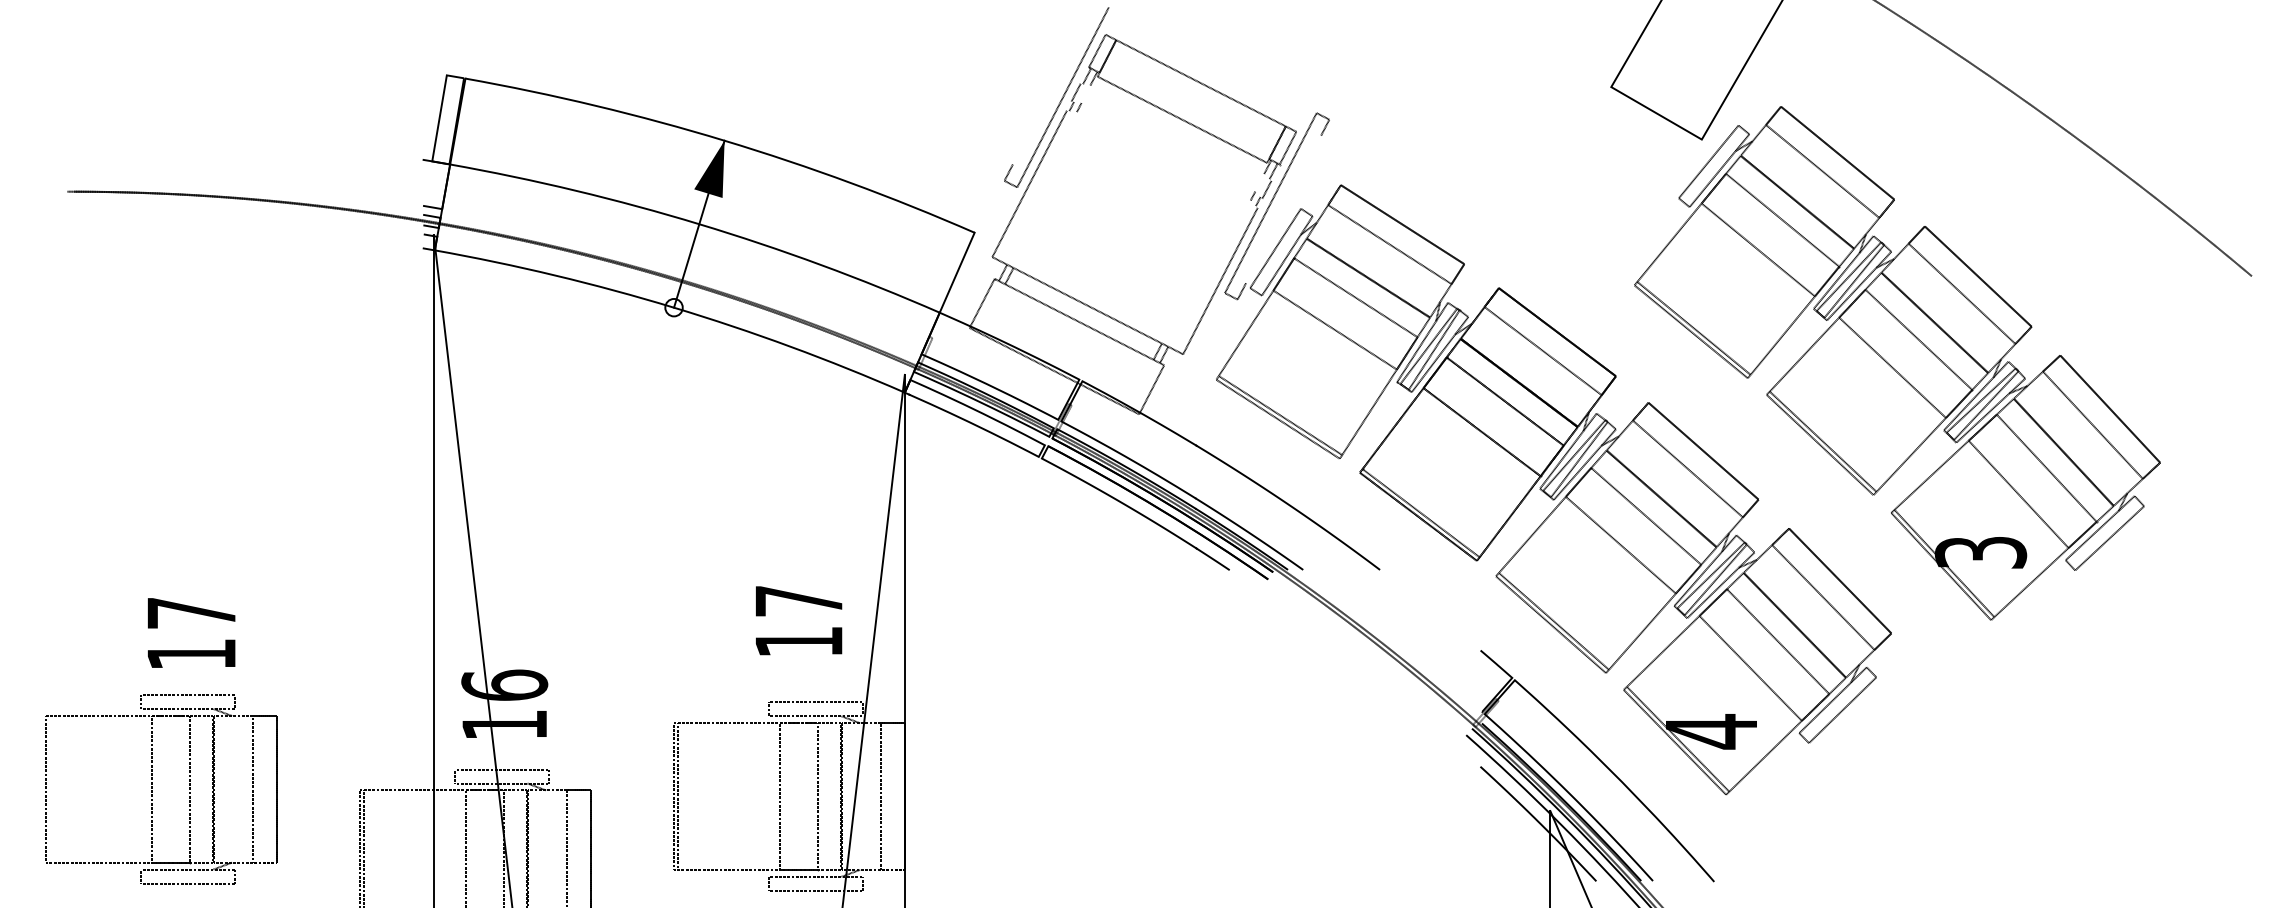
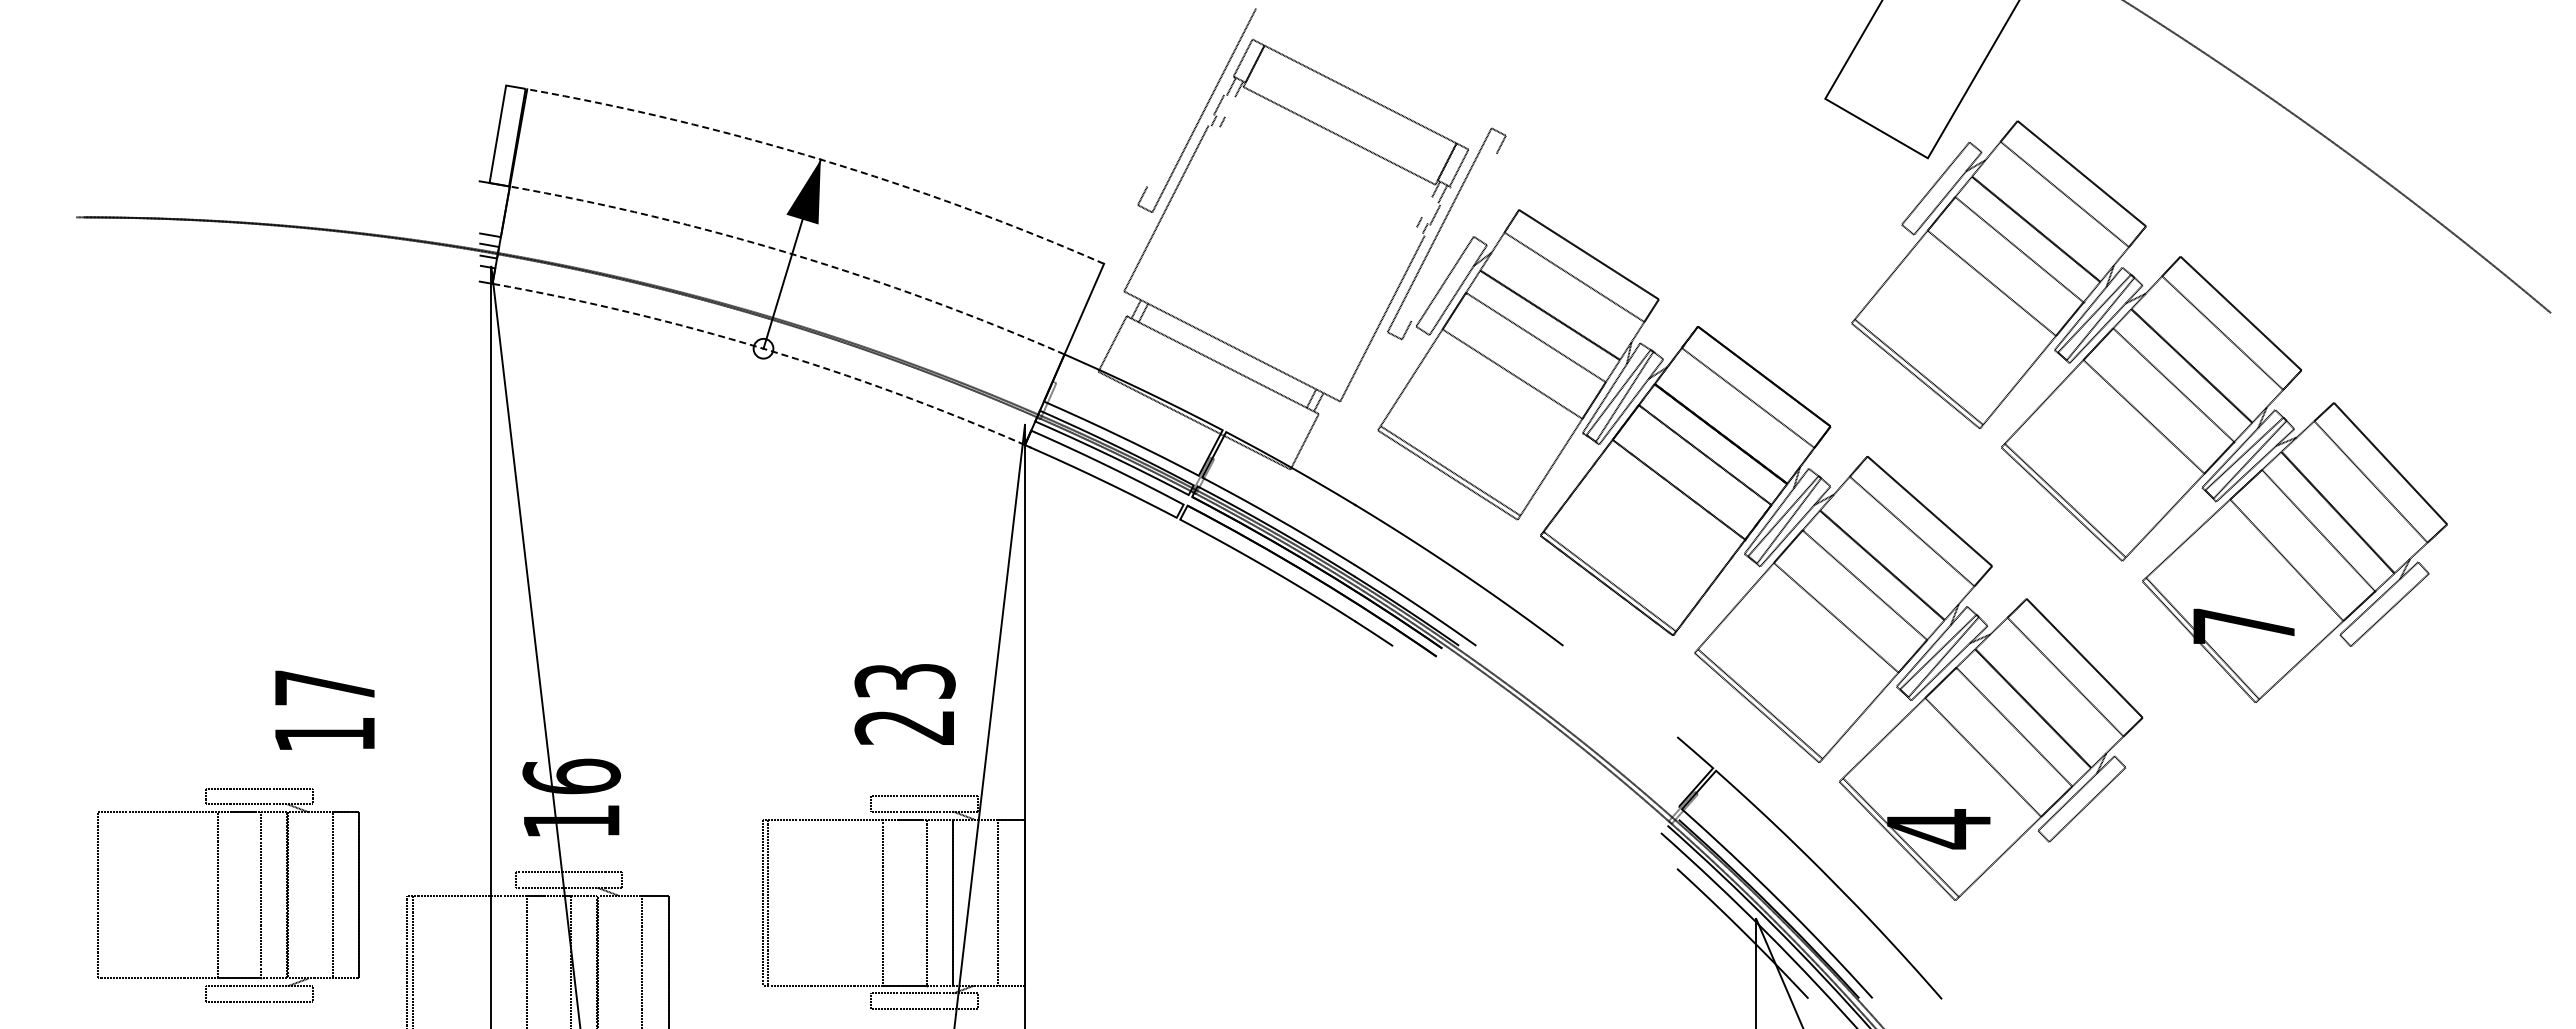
arc: (724, 140) -> (820, 159), solid -> dashed
arc: (699, 224) -> (792, 254), solid -> dashed
arc: (674, 307) -> (763, 348), solid -> dashed
text: (1980, 552) -> (2243, 626), 3 -> 7
text: (798, 621) -> (904, 704), 17 -> 23
text: (191, 632) -> (324, 709), moved
part: (152, 788) -> (218, 894), moved

